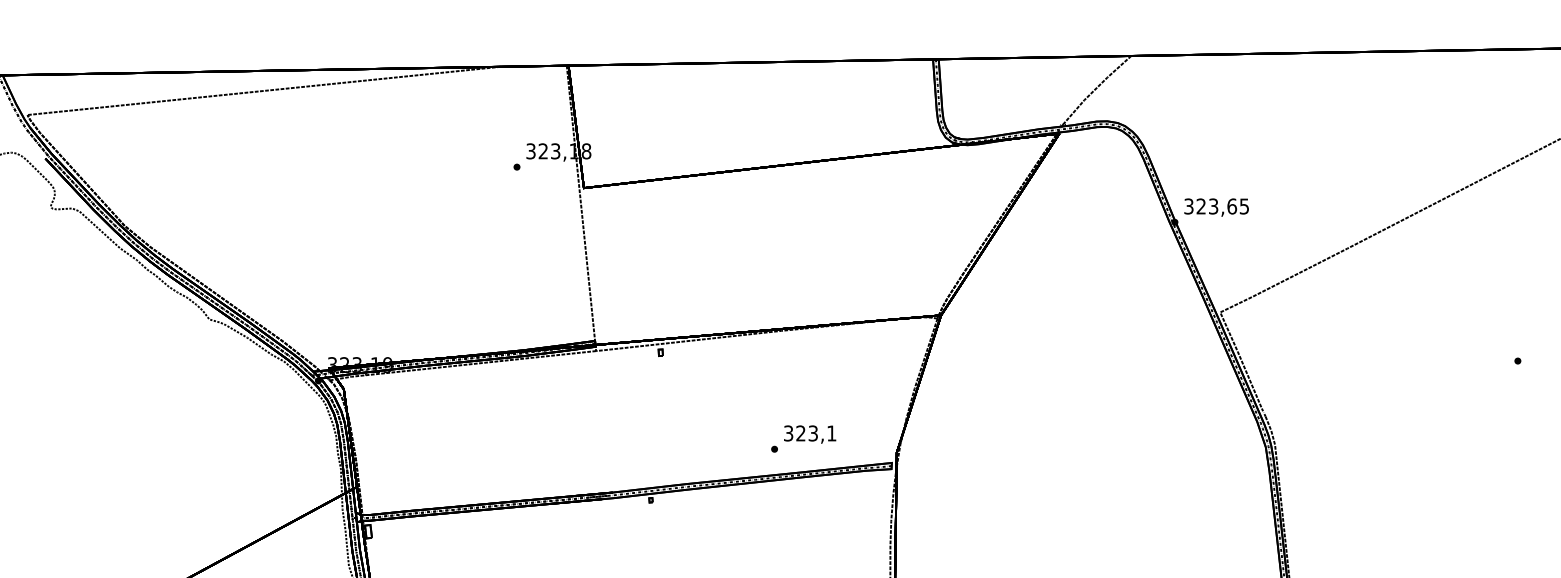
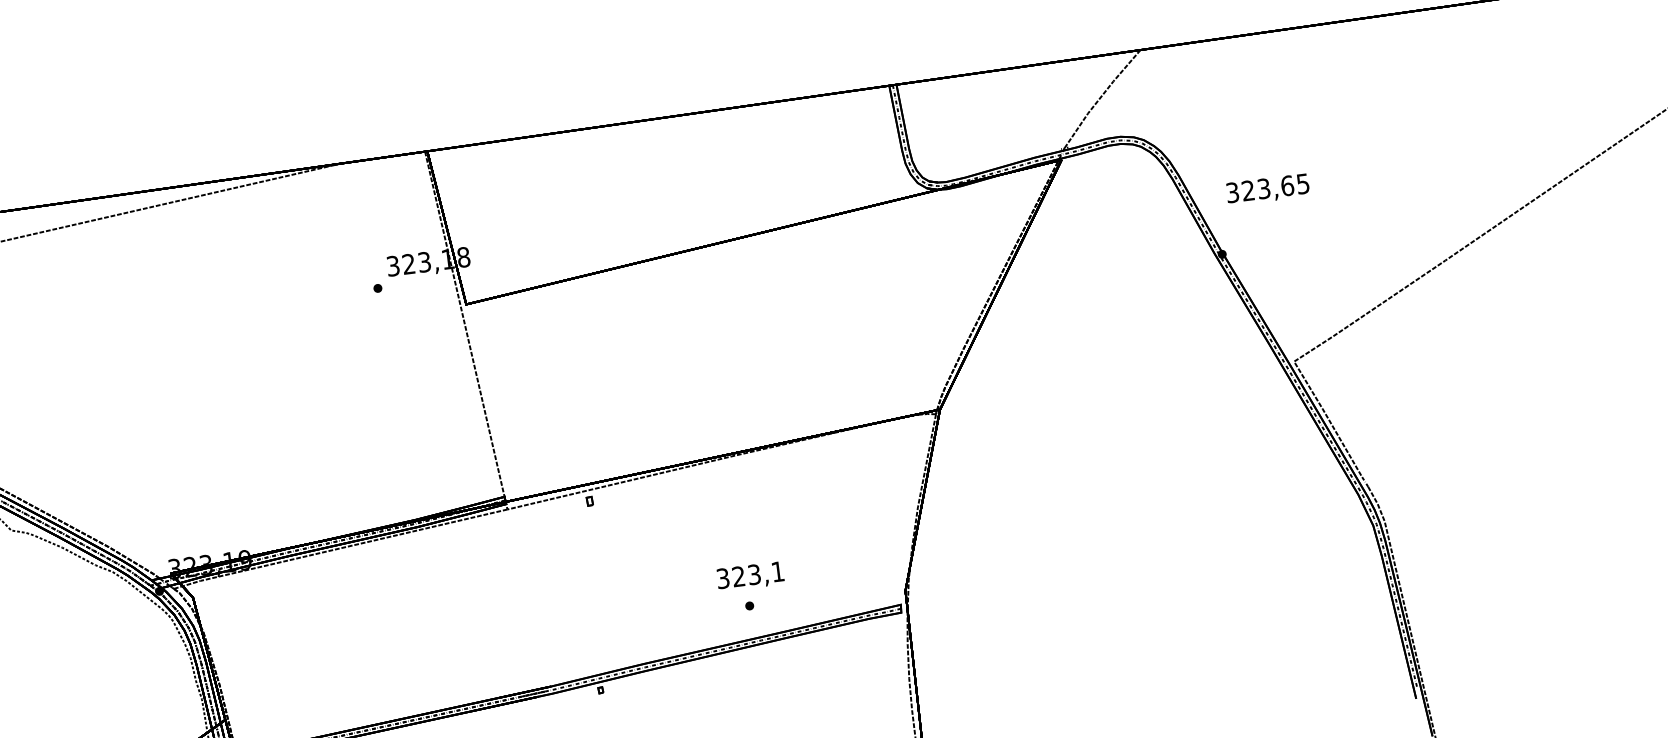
text: (1216, 207) -> (1267, 189), moved
text: (810, 434) -> (751, 576), moved

